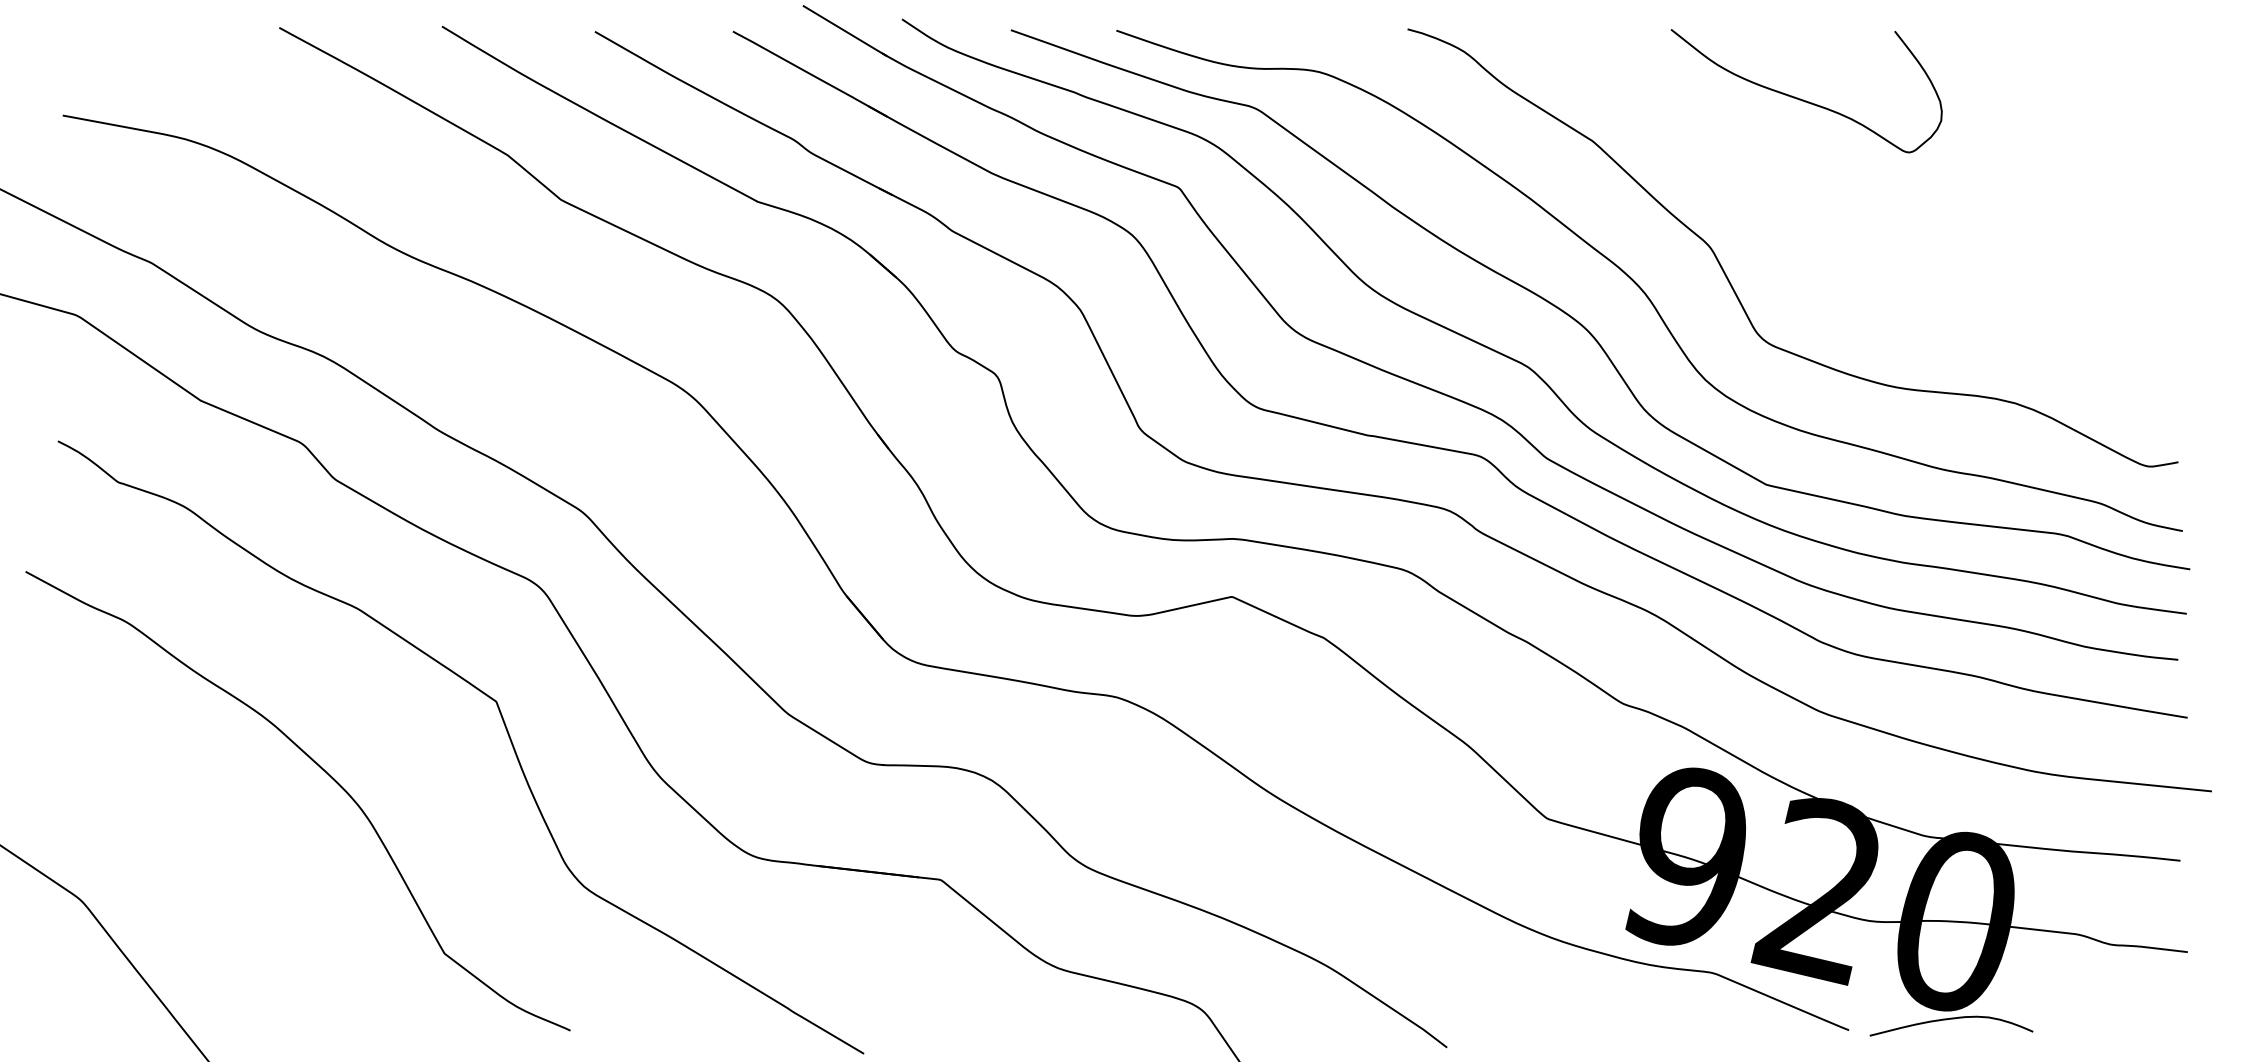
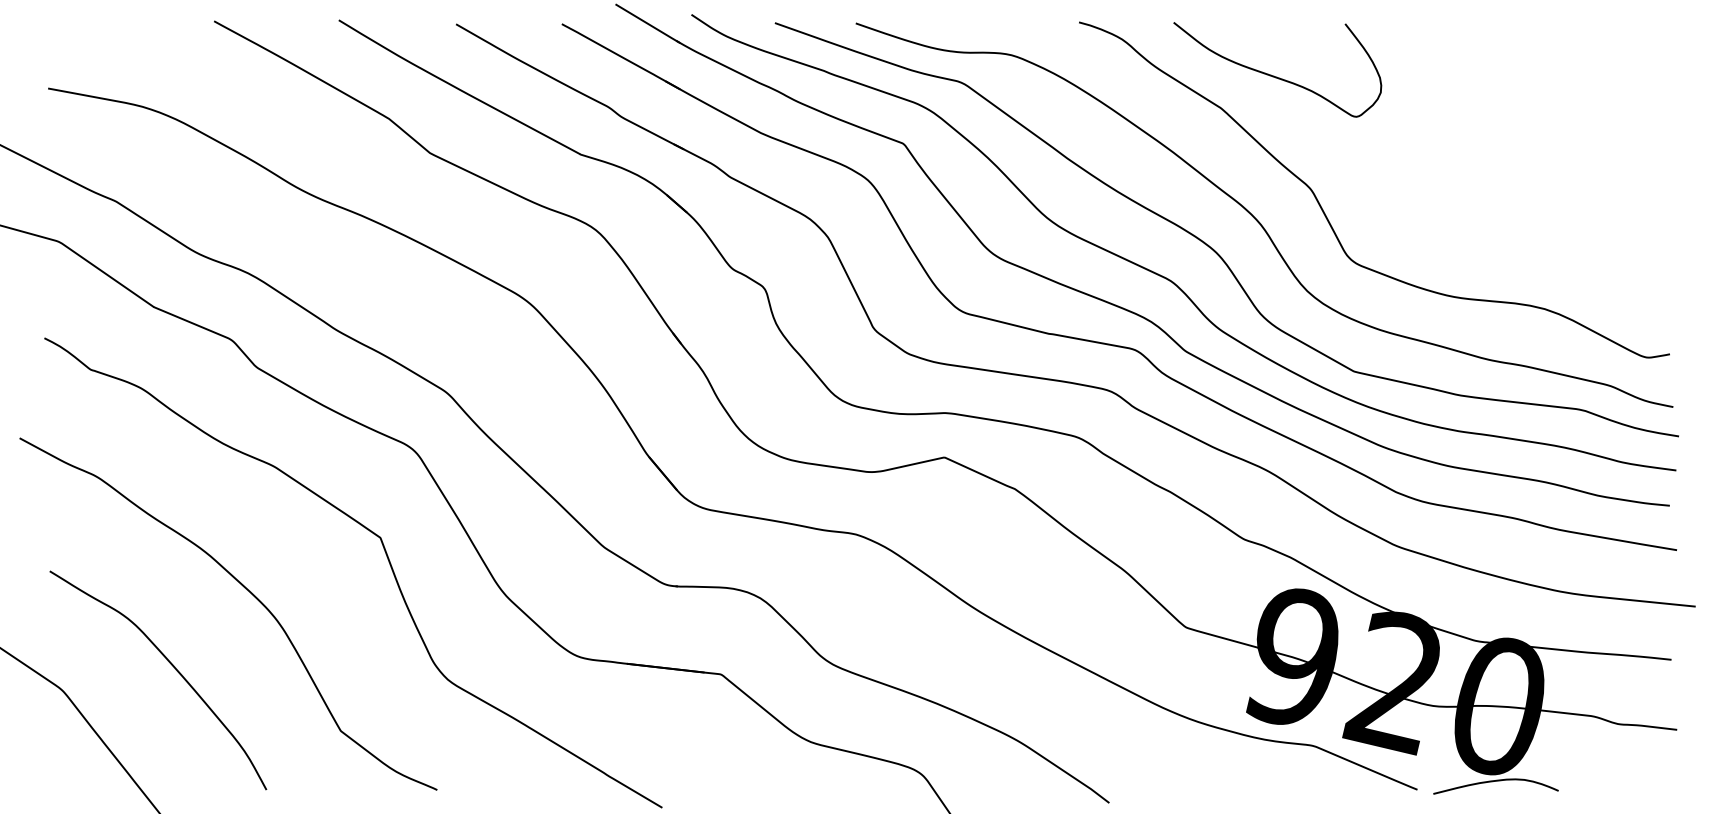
curve: (1803, 99) -> (1275, 76), moved
curve: (228, 873) -> (175, 669), added

